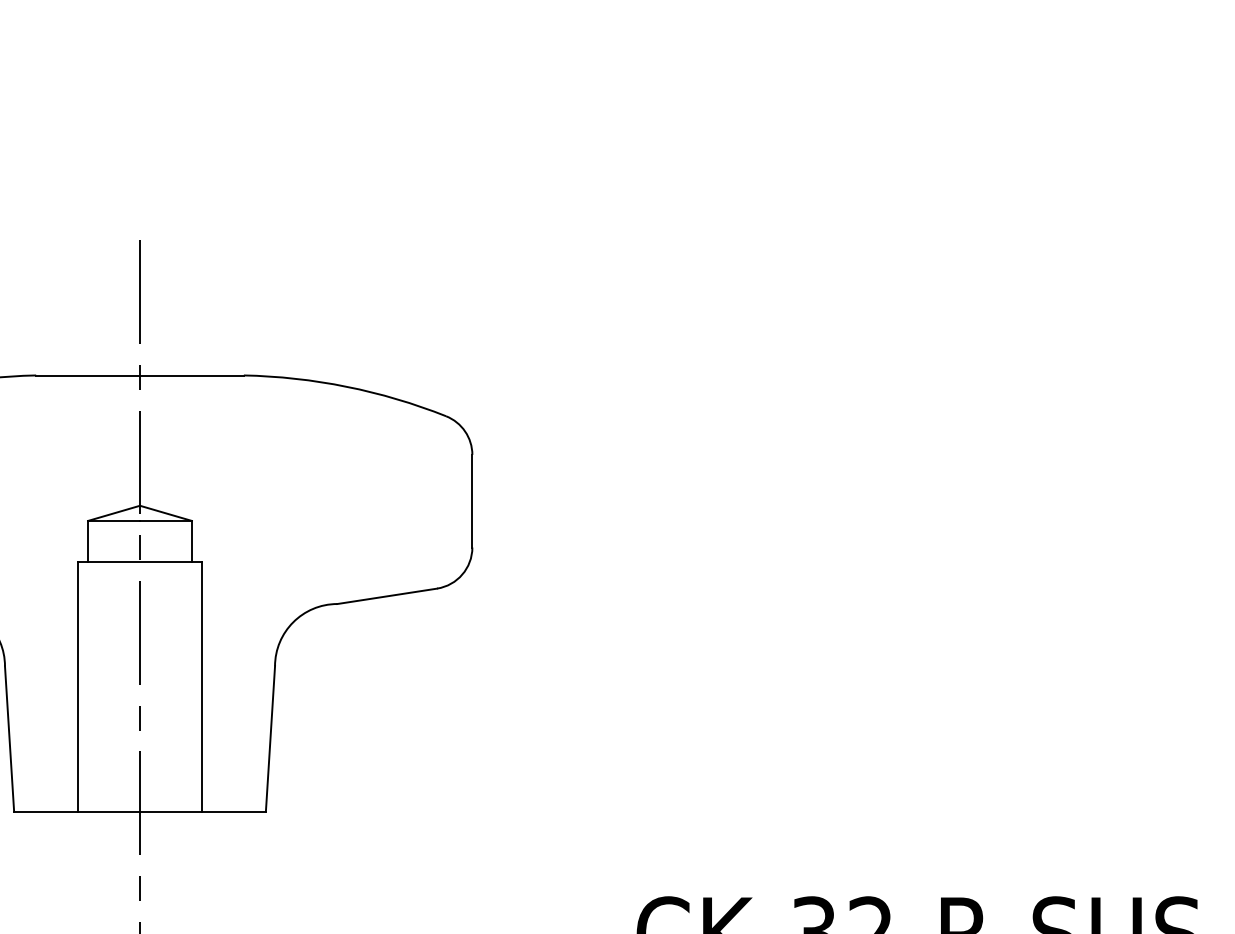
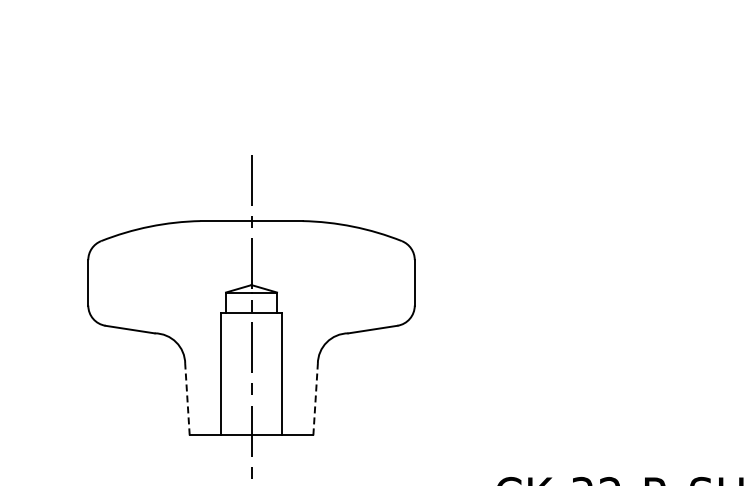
line: (9, 738) -> (187, 399), solid -> dashed
line: (270, 738) -> (315, 399), solid -> dashed

